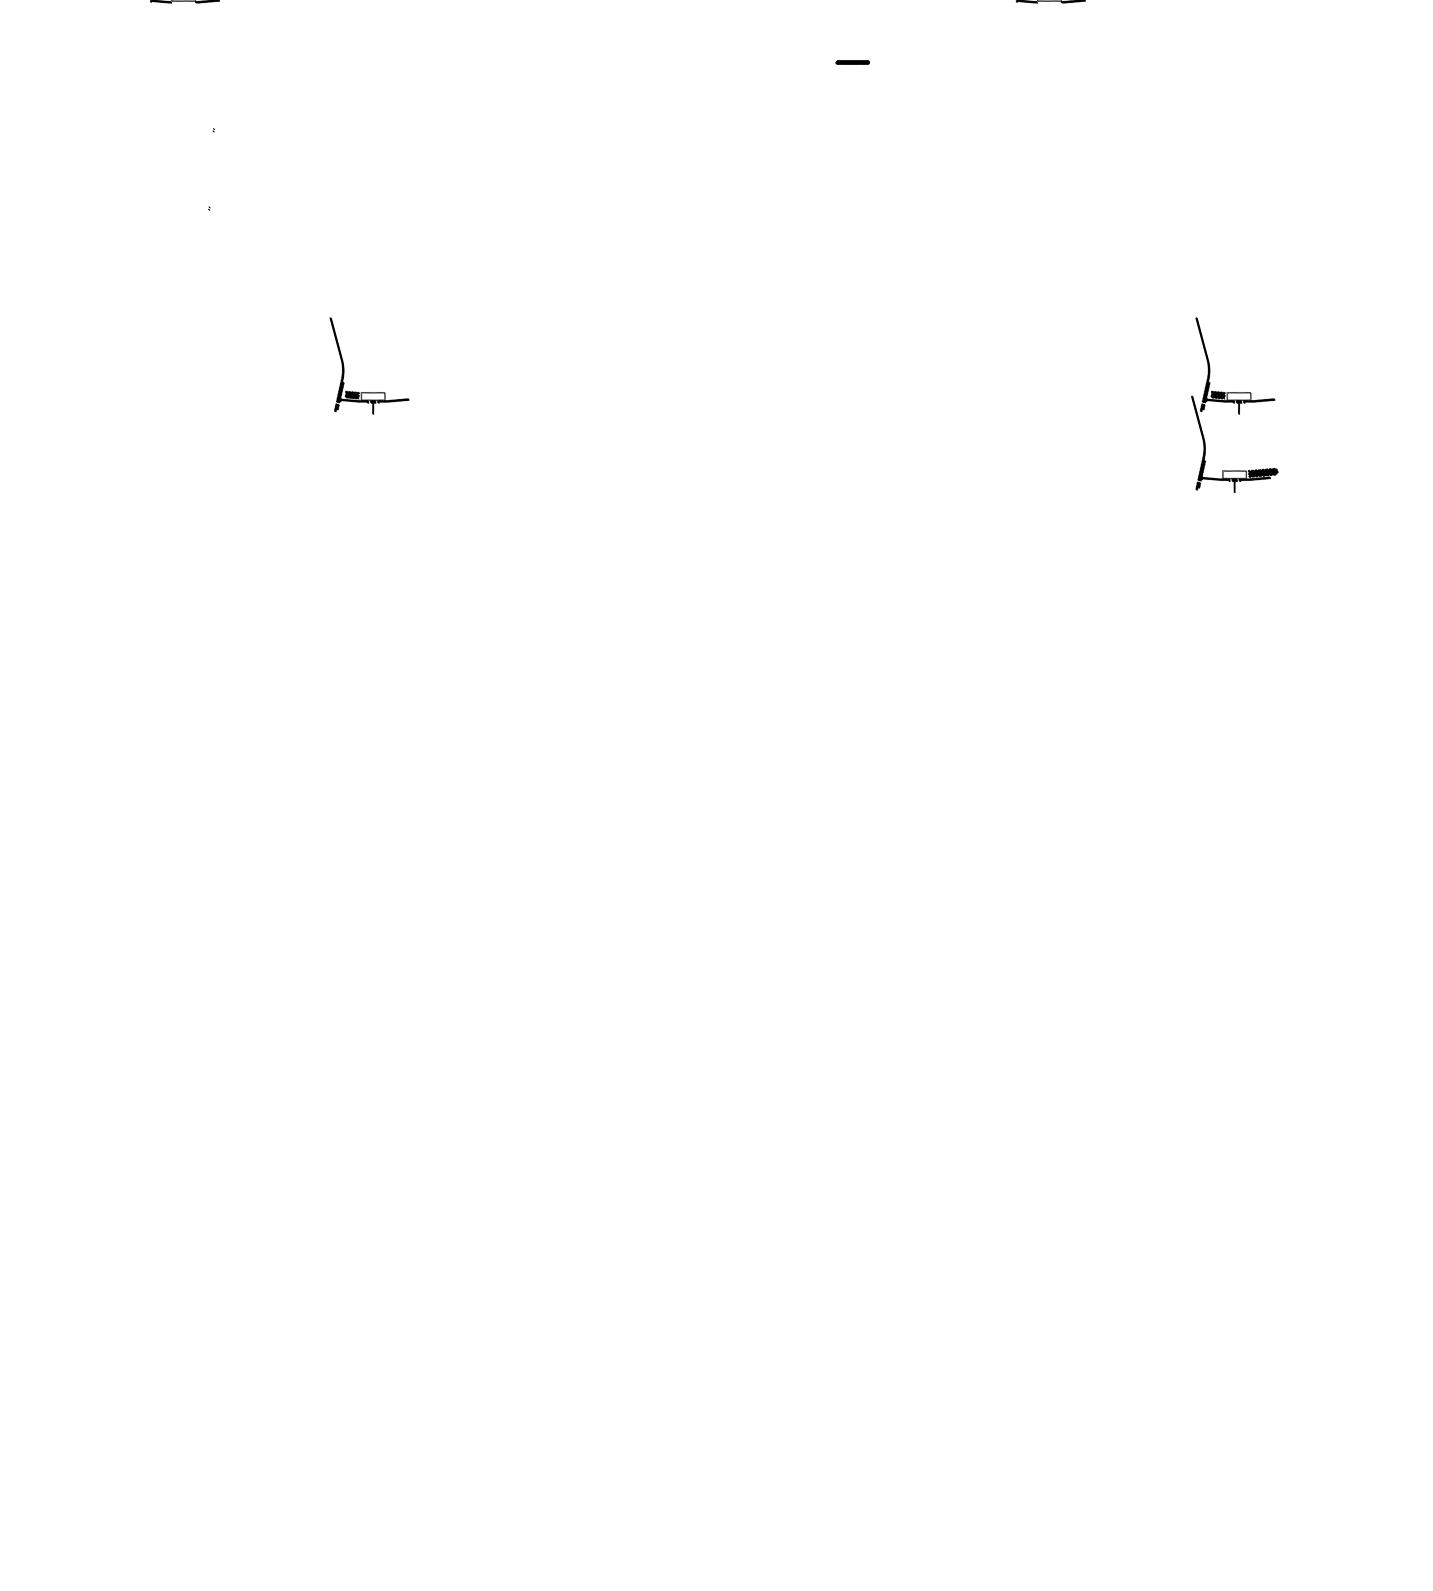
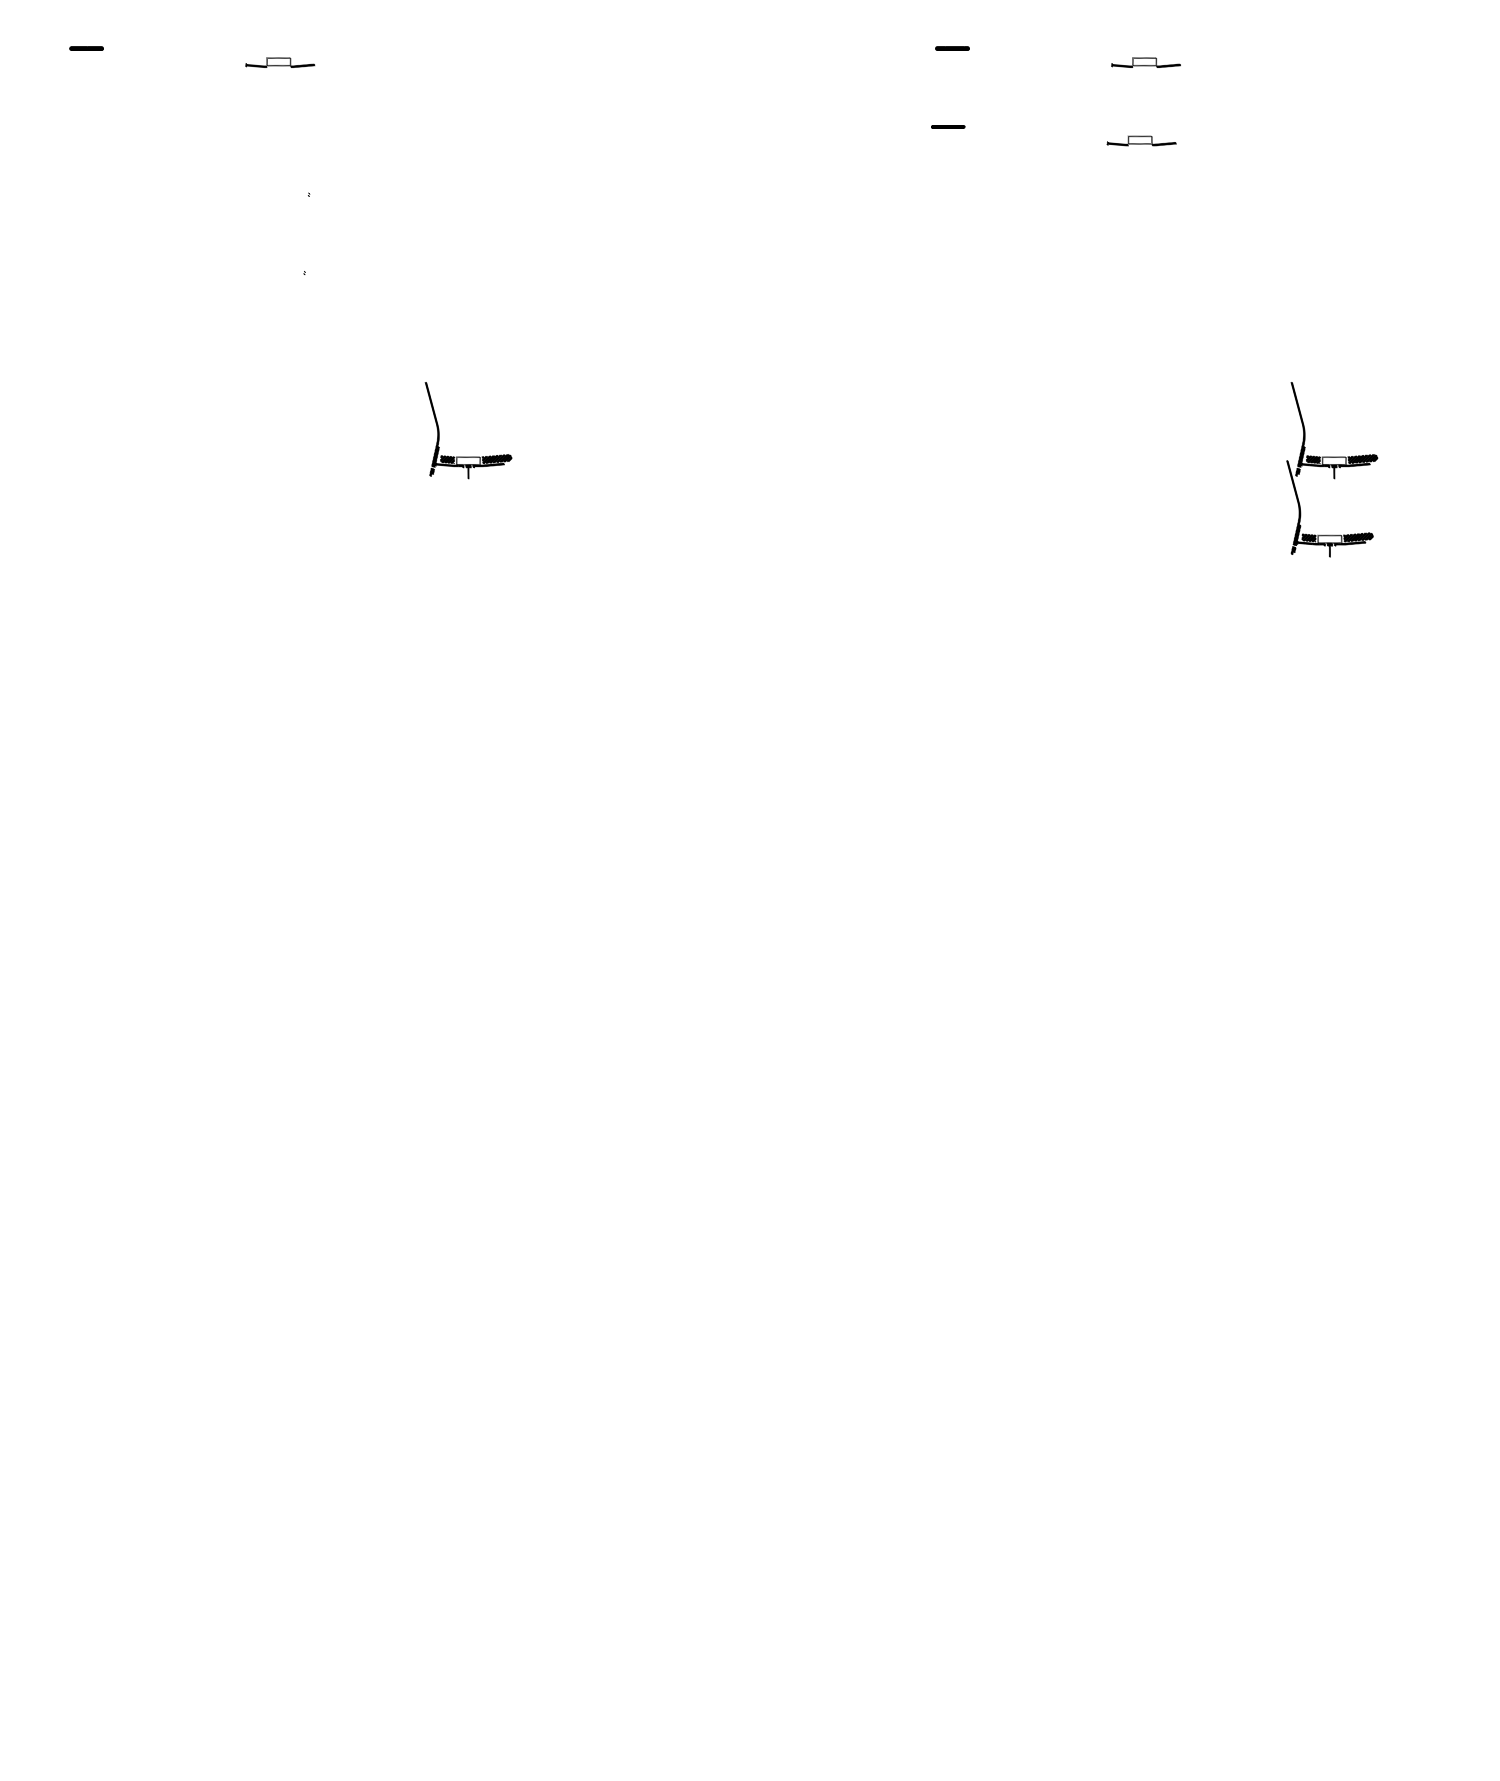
part: (1046, 76) -> (1141, 140), added
hatch: (401, 394) -> (496, 458), added
hatch: (1267, 394) -> (1362, 458), added
hatch: (1213, 473) -> (1308, 537), added

